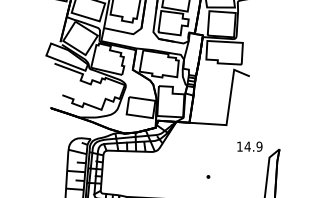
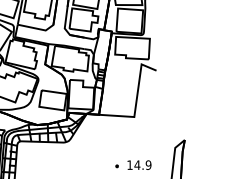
text: (249, 146) -> (139, 164), moved

